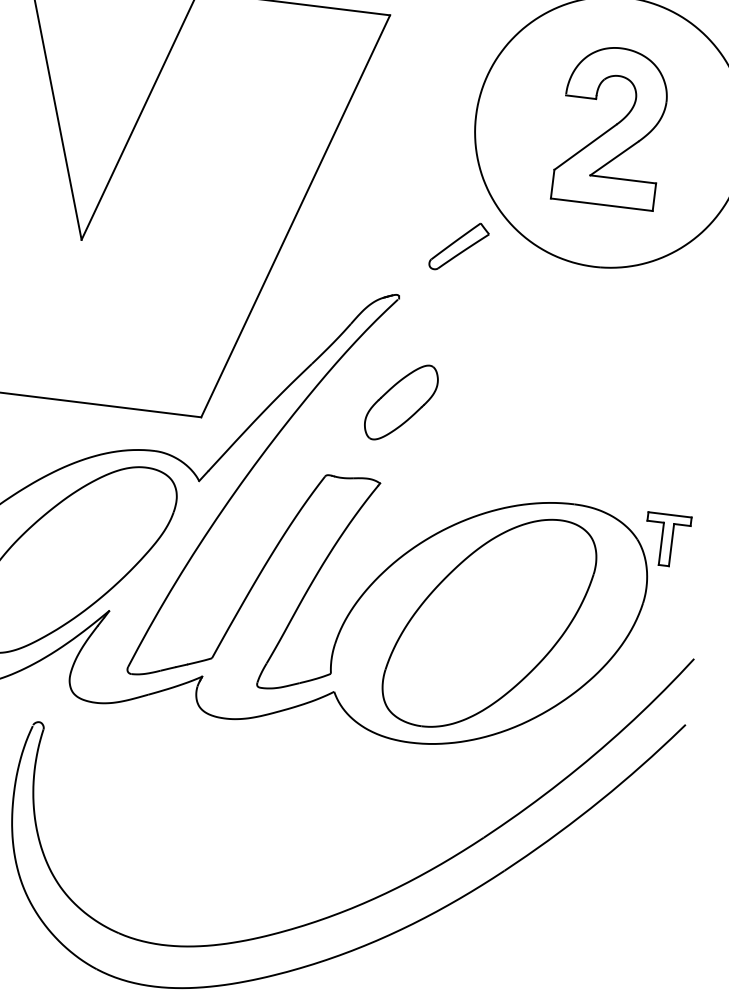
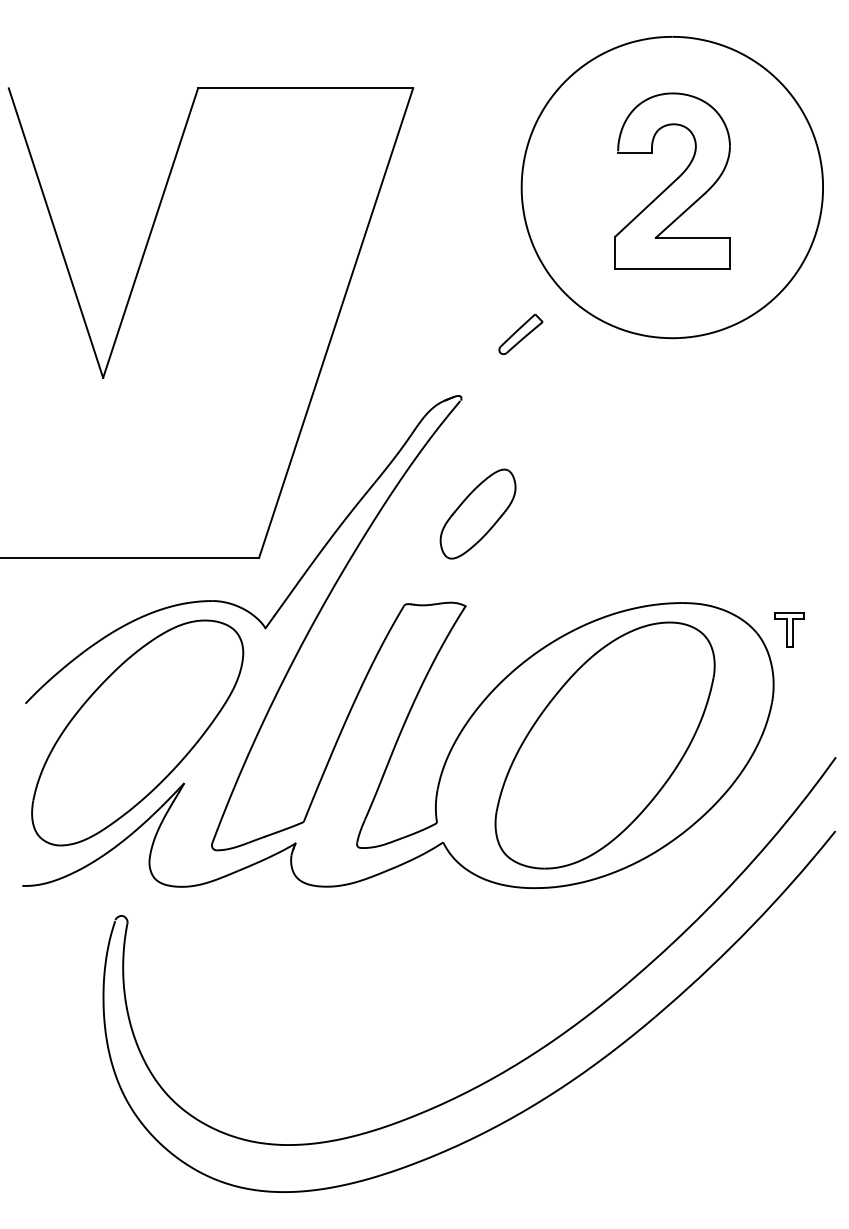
part: (458, 246) -> (520, 334), size x0.7
part: (666, 539) -> (789, 629), size x0.6

